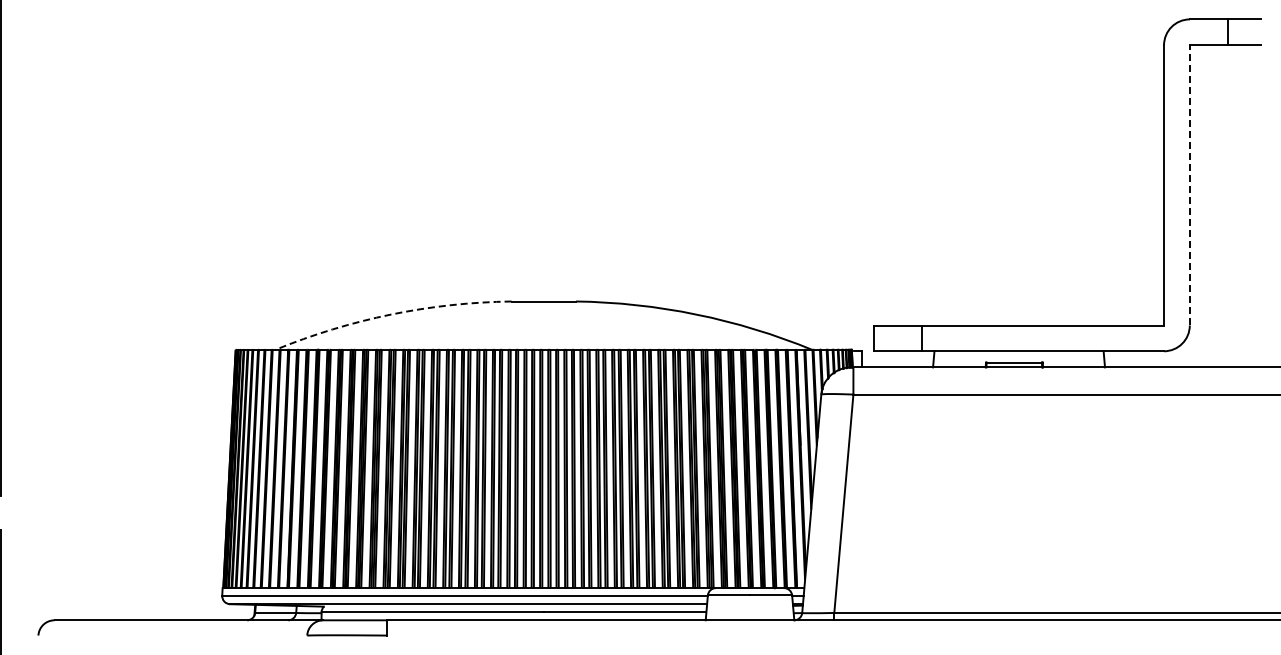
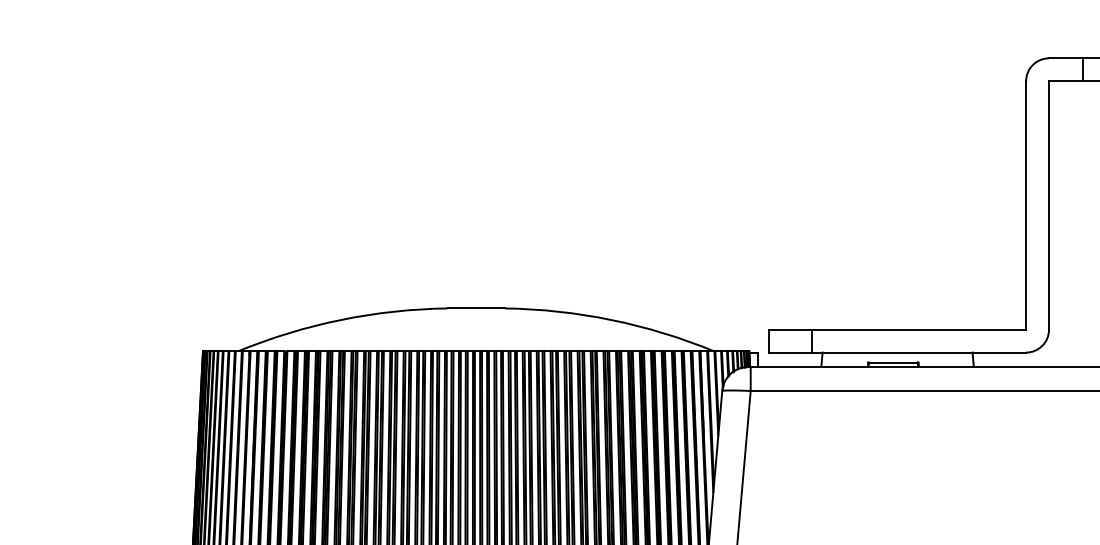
line: (1189, 184) -> (1048, 204), dashed -> solid
arc: (391, 314) -> (341, 319), dashed -> solid

